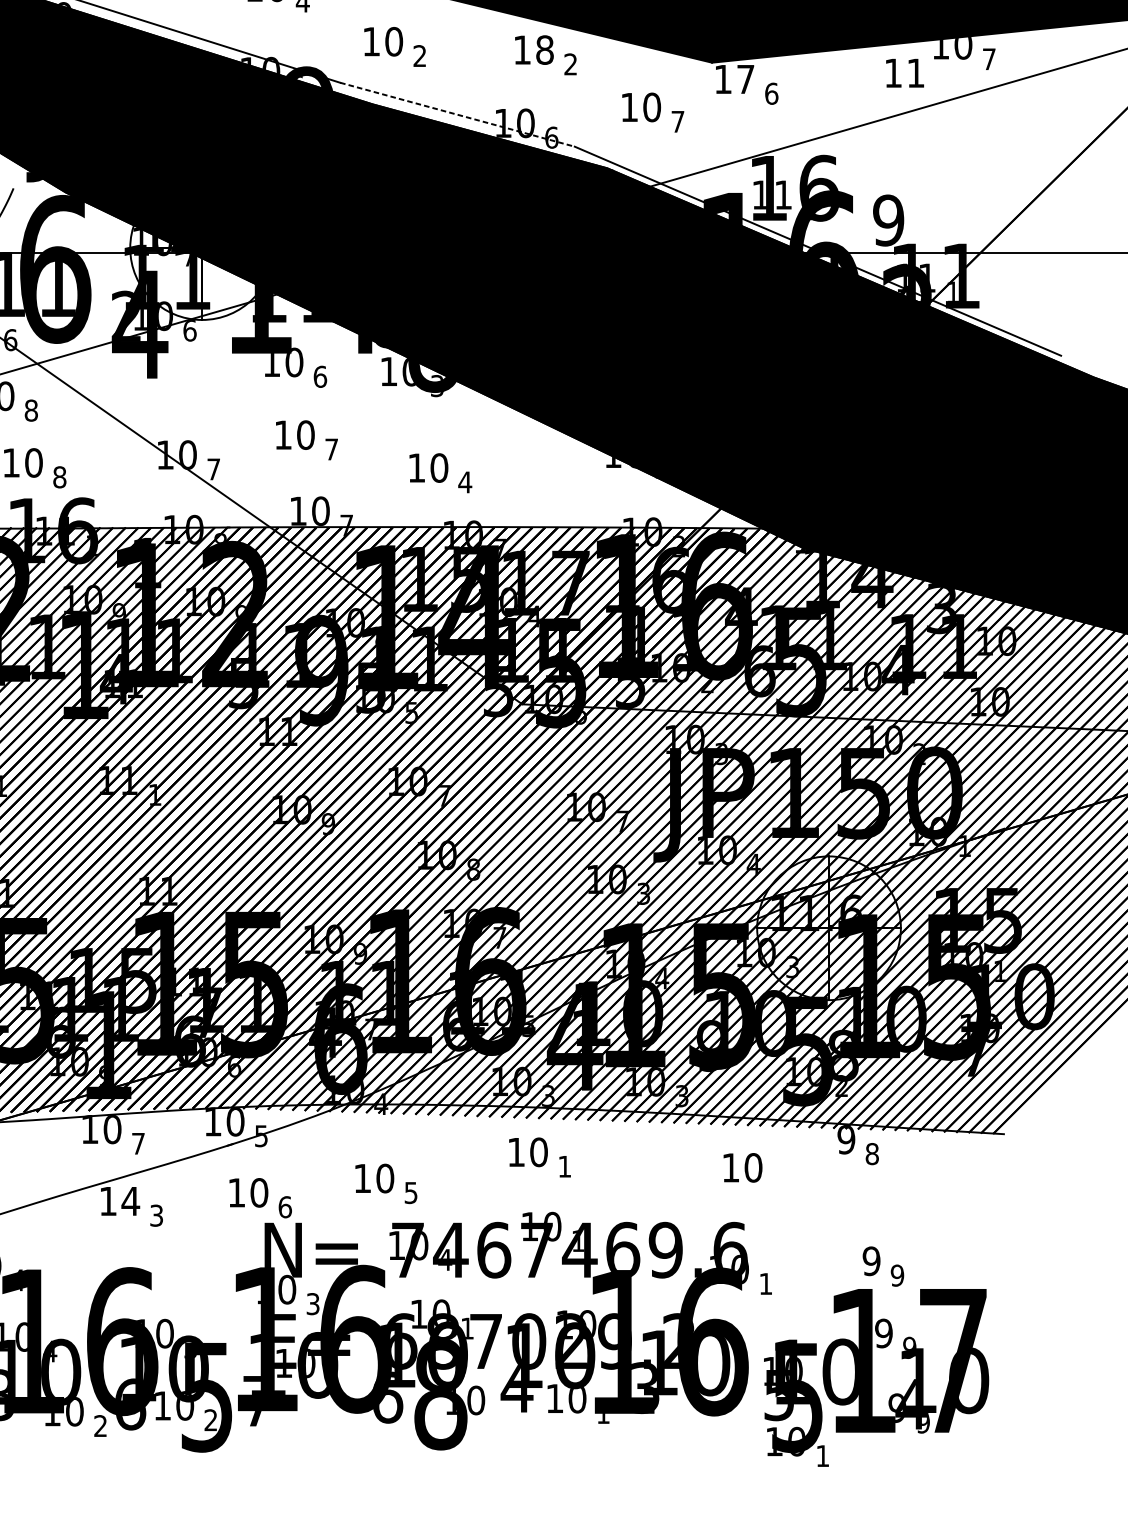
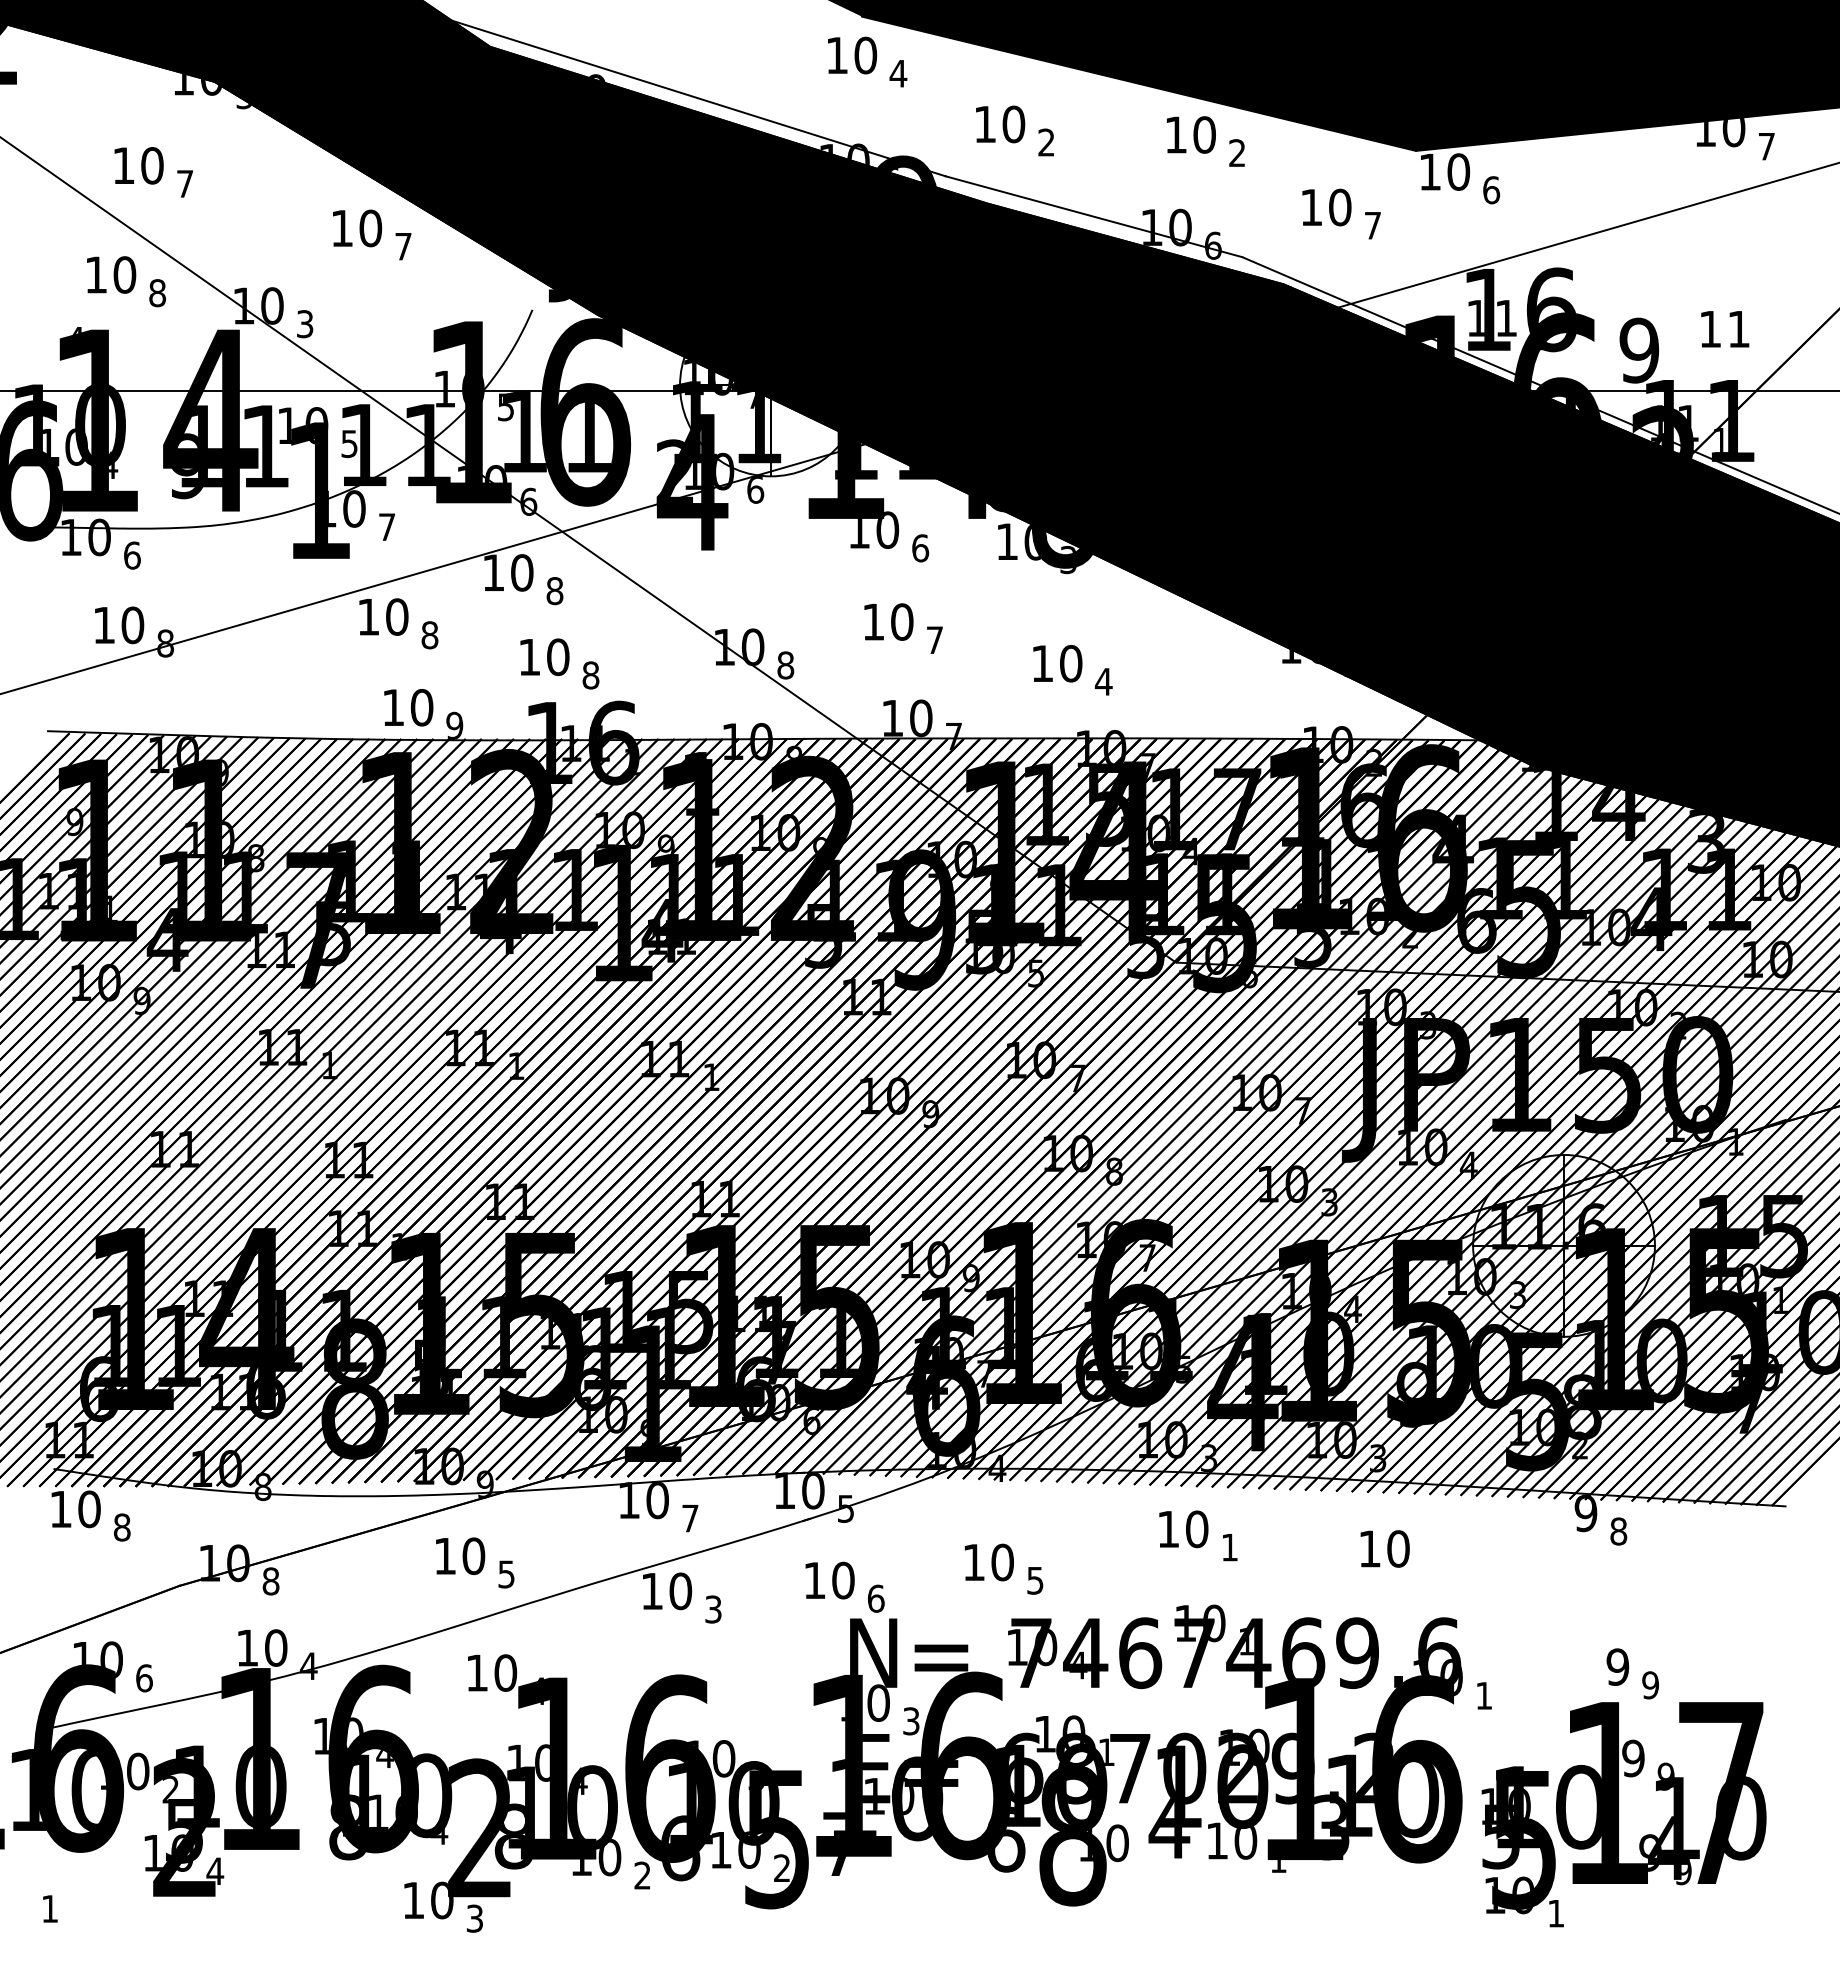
text: (544, 49) -> (1204, 134), 18 -> 10
text: (905, 73) -> (1725, 329), moved
text: (745, 78) -> (1458, 171), 17 -> 10
line: (457, 114) -> (1093, 216), dashed -> solid
text: (213, 469) -> (785, 665), 7 -> 8
text: (742, 1167) -> (1384, 1548), moved
text: (130, 1201) -> (680, 1591), 14 -> 10

